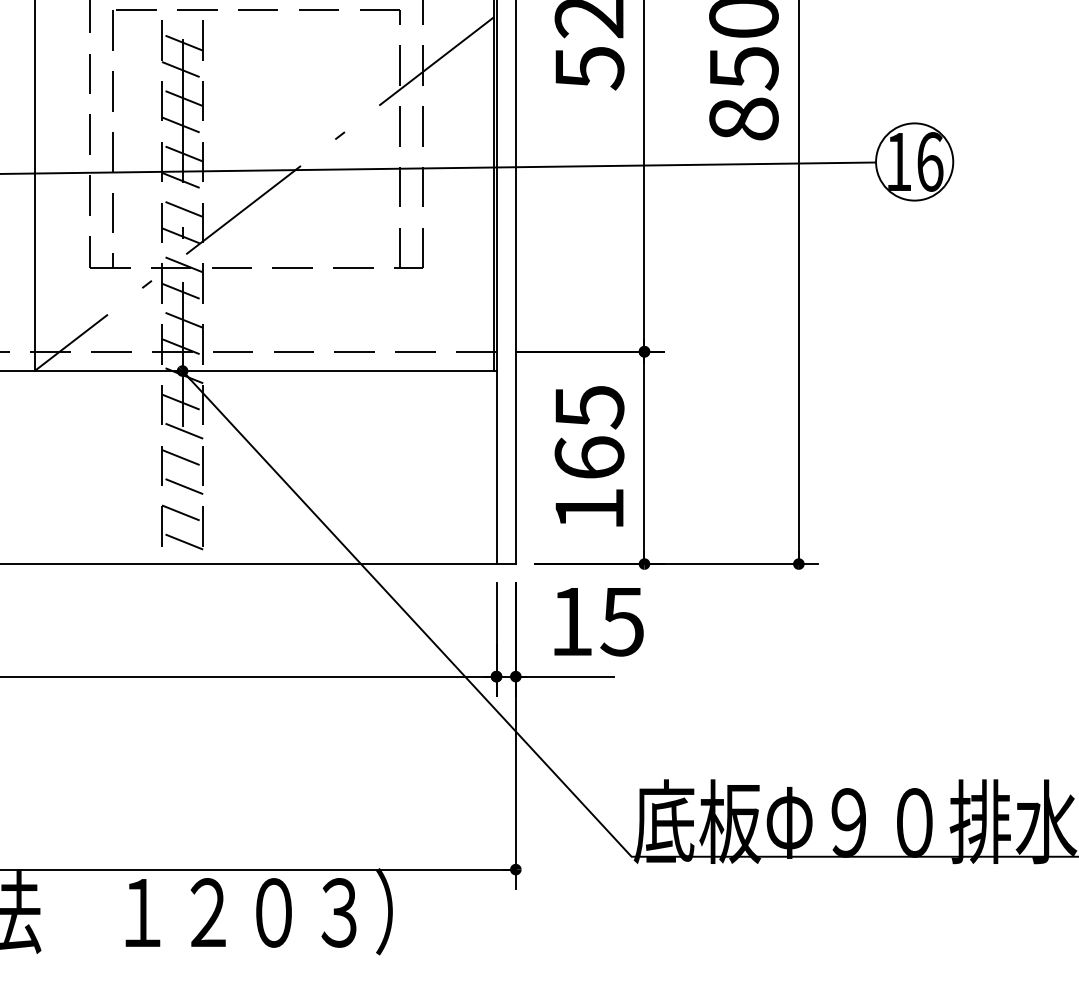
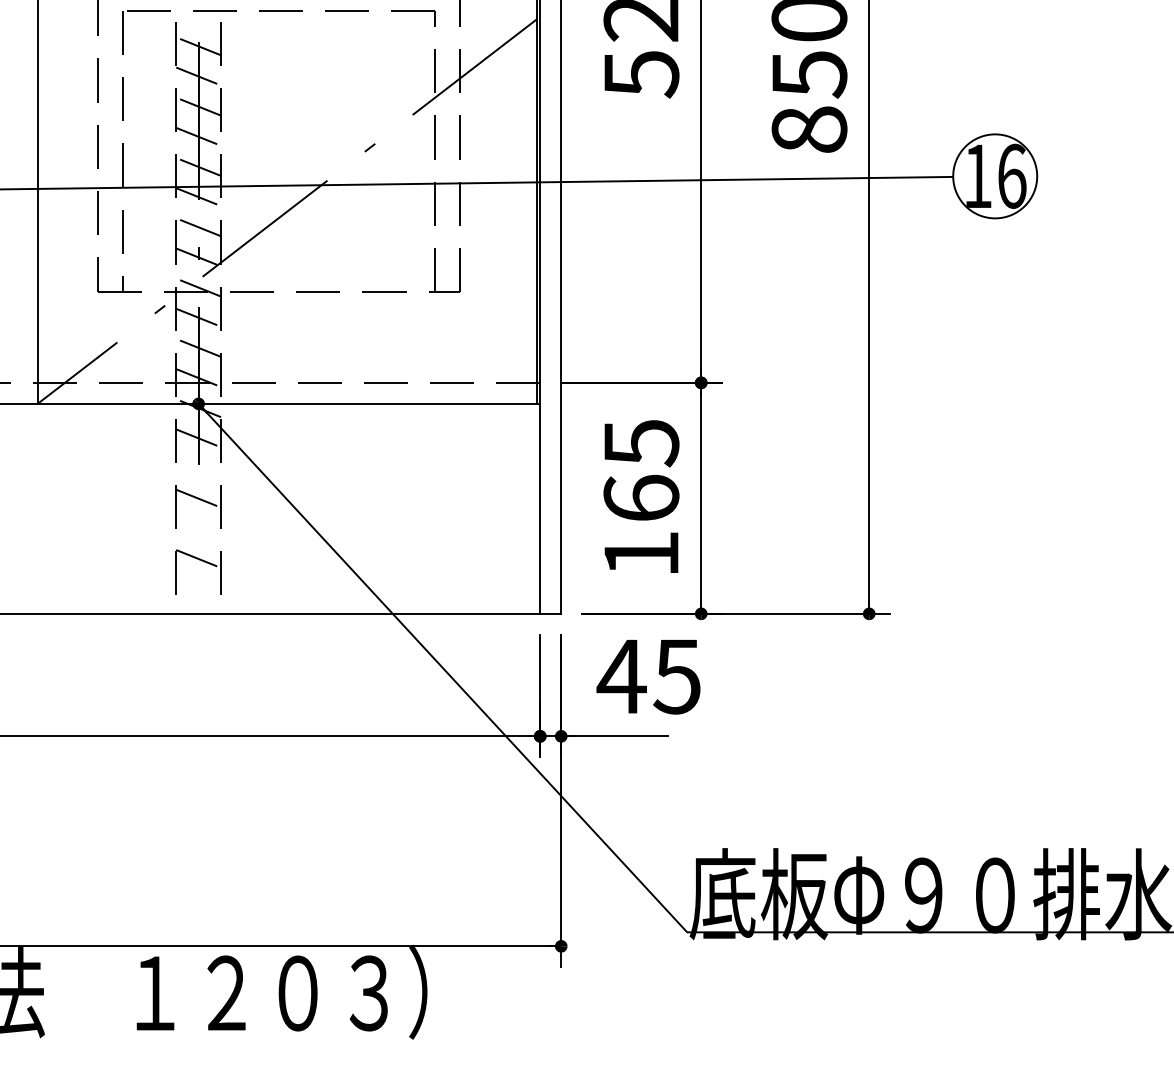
line: (182, 430) -> (198, 468), removed
line: (182, 485) -> (198, 528), removed
line: (182, 541) -> (198, 589), removed
text: (571, 621) -> (621, 676), 15 -> 45

